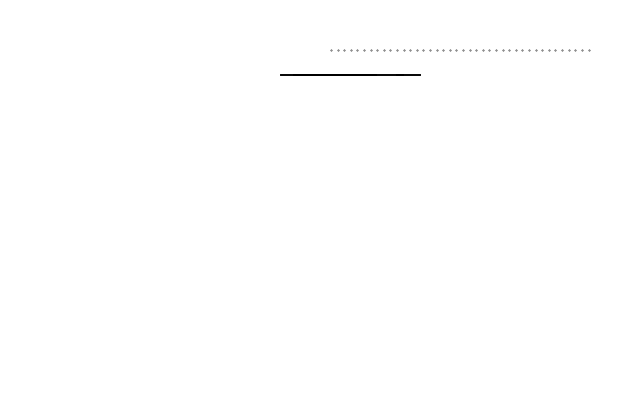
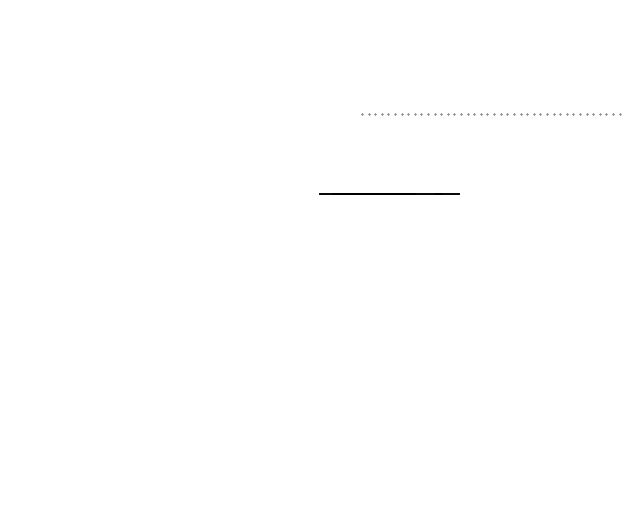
line: (350, 74) -> (389, 193), moved

